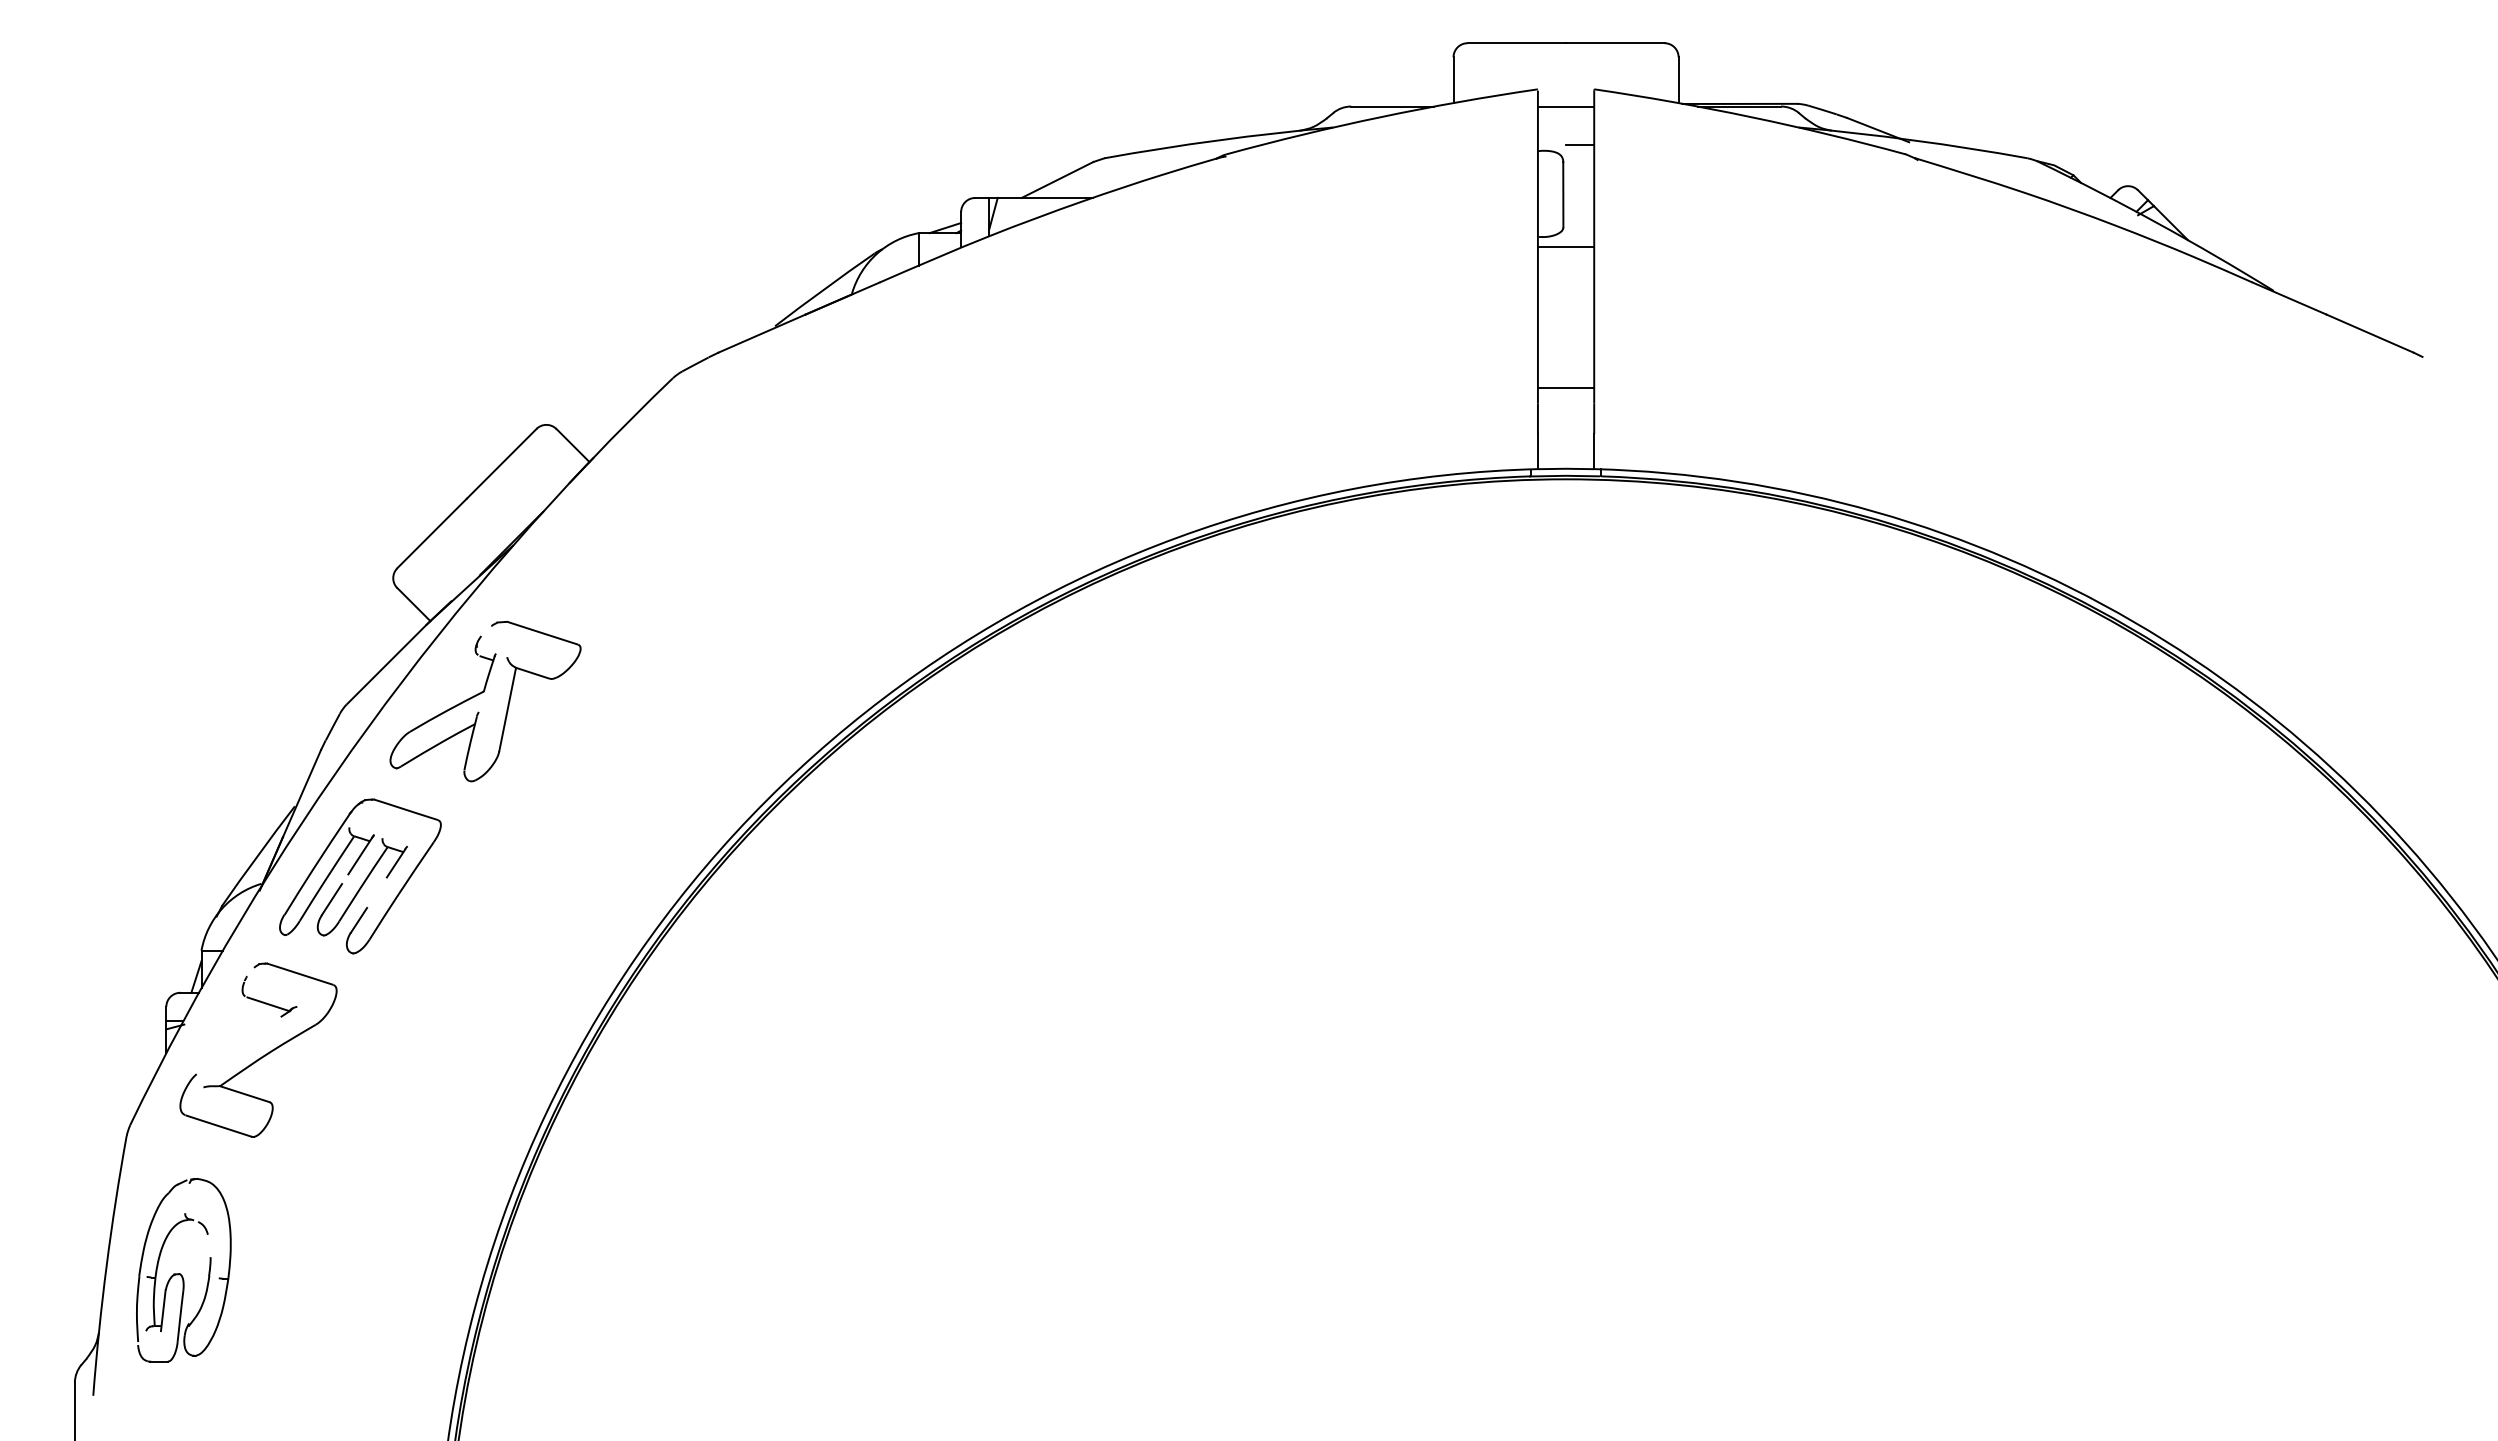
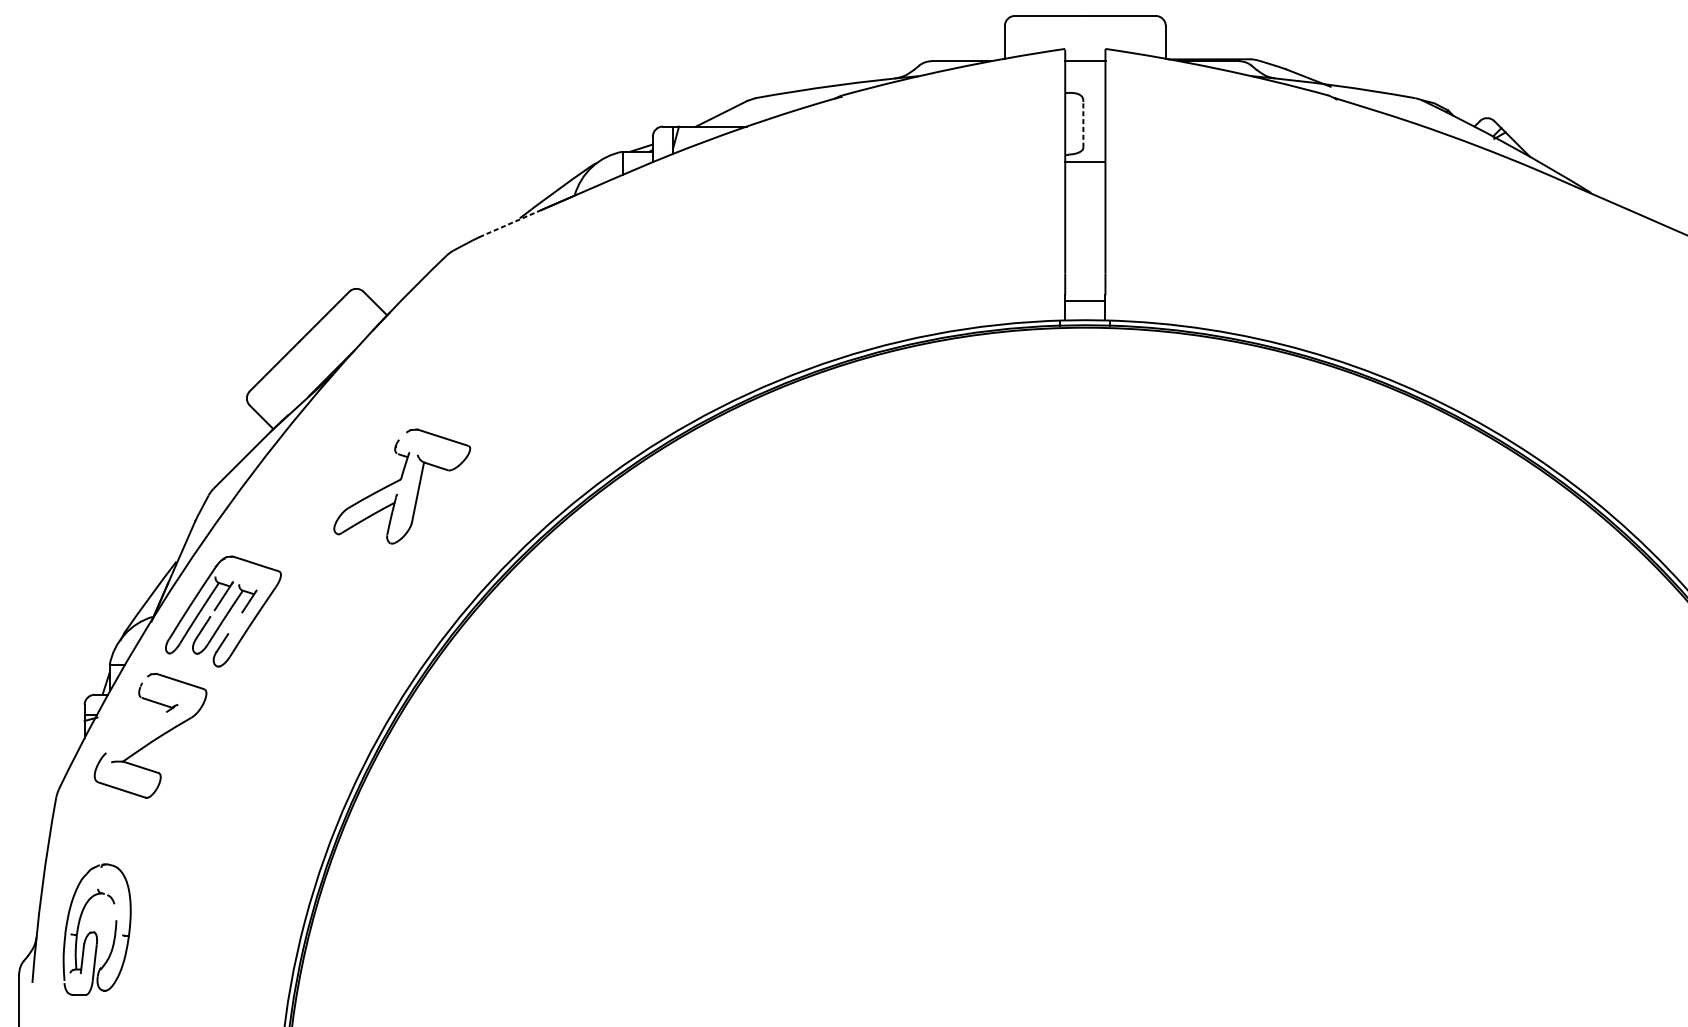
line: (1580, 144) -> (1095, 88), removed
line: (1563, 194) -> (1083, 124), solid -> dashed
line: (761, 333) -> (510, 223), solid -> dashed
line: (1565, 387) -> (1084, 300), moved
part: (482, 693) -> (400, 480), moved
part: (183, 1270) -> (96, 929), moved

